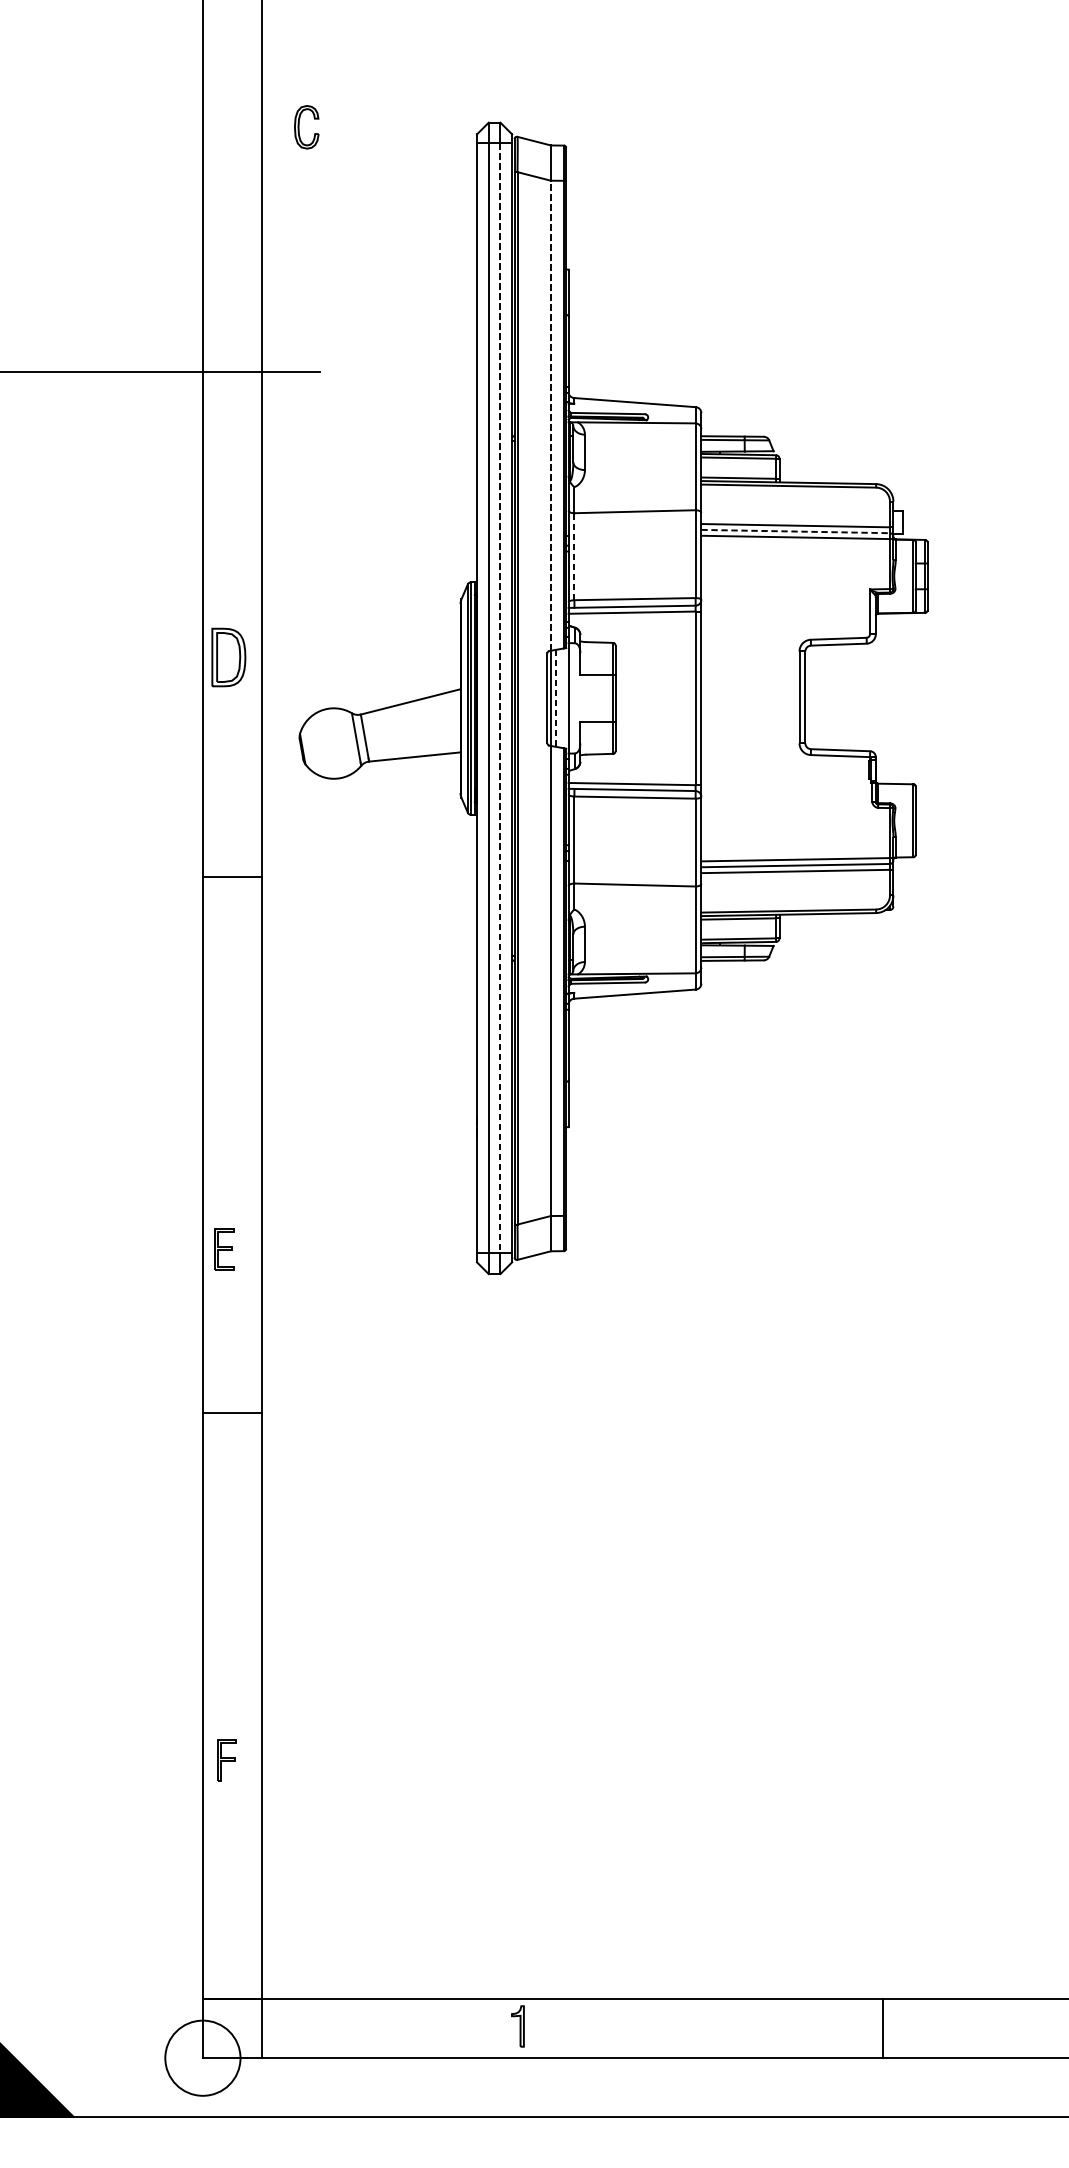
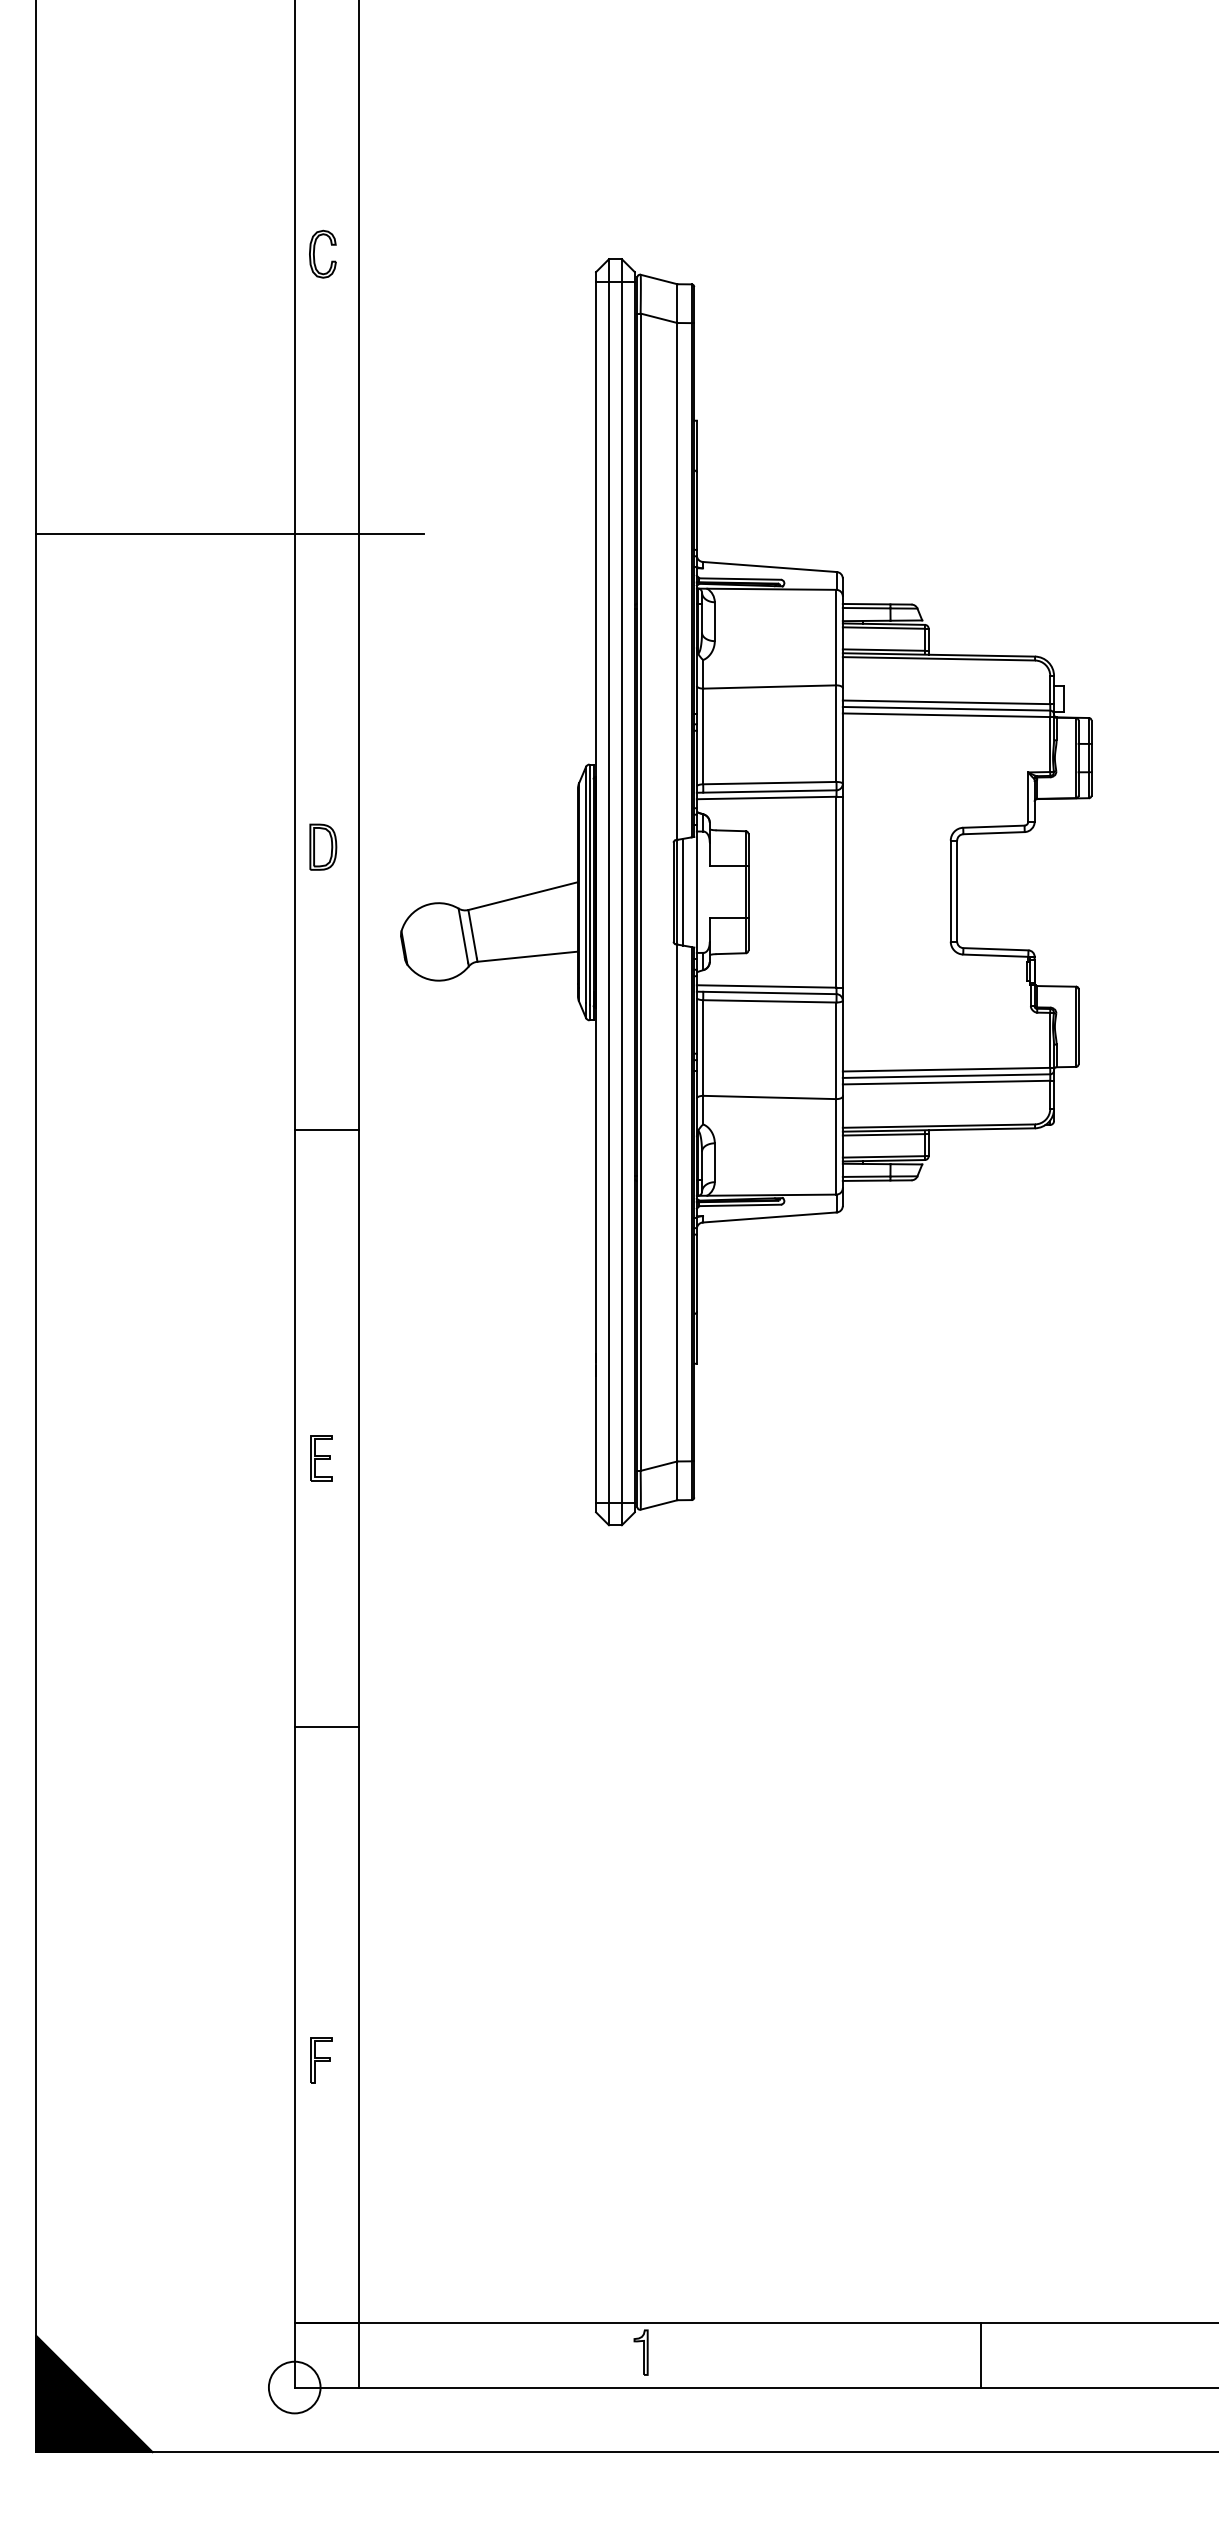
part: (299, 126) -> (314, 253), moved
line: (551, 414) -> (677, 580), dashed -> solid
line: (795, 531) -> (946, 708), dashed -> solid
line: (574, 556) -> (703, 736), dashed -> solid
part: (229, 656) -> (323, 846), size x0.71
line: (500, 698) -> (621, 892), dashed -> solid
line: (556, 698) -> (683, 892), dashed -> solid
line: (231, 877) -> (326, 1130), moved
part: (224, 1249) -> (321, 1458), moved
line: (231, 1412) -> (326, 1726), moved
line: (883, 2028) -> (981, 2354), moved
circle: (202, 2058) -> (294, 2387), size x0.62

